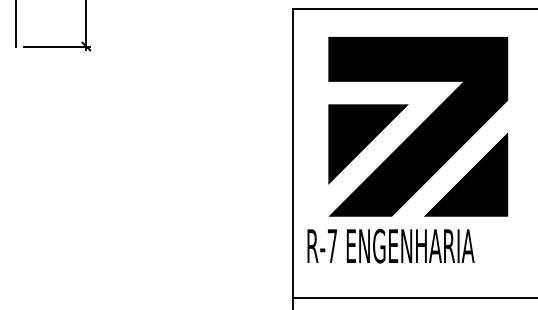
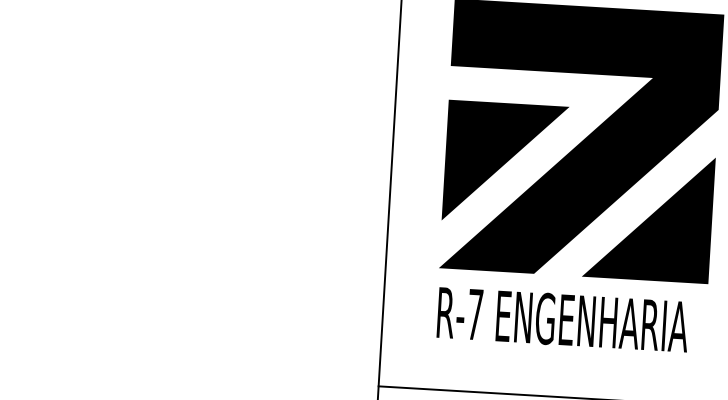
text: (390, 245) -> (562, 318), moved

